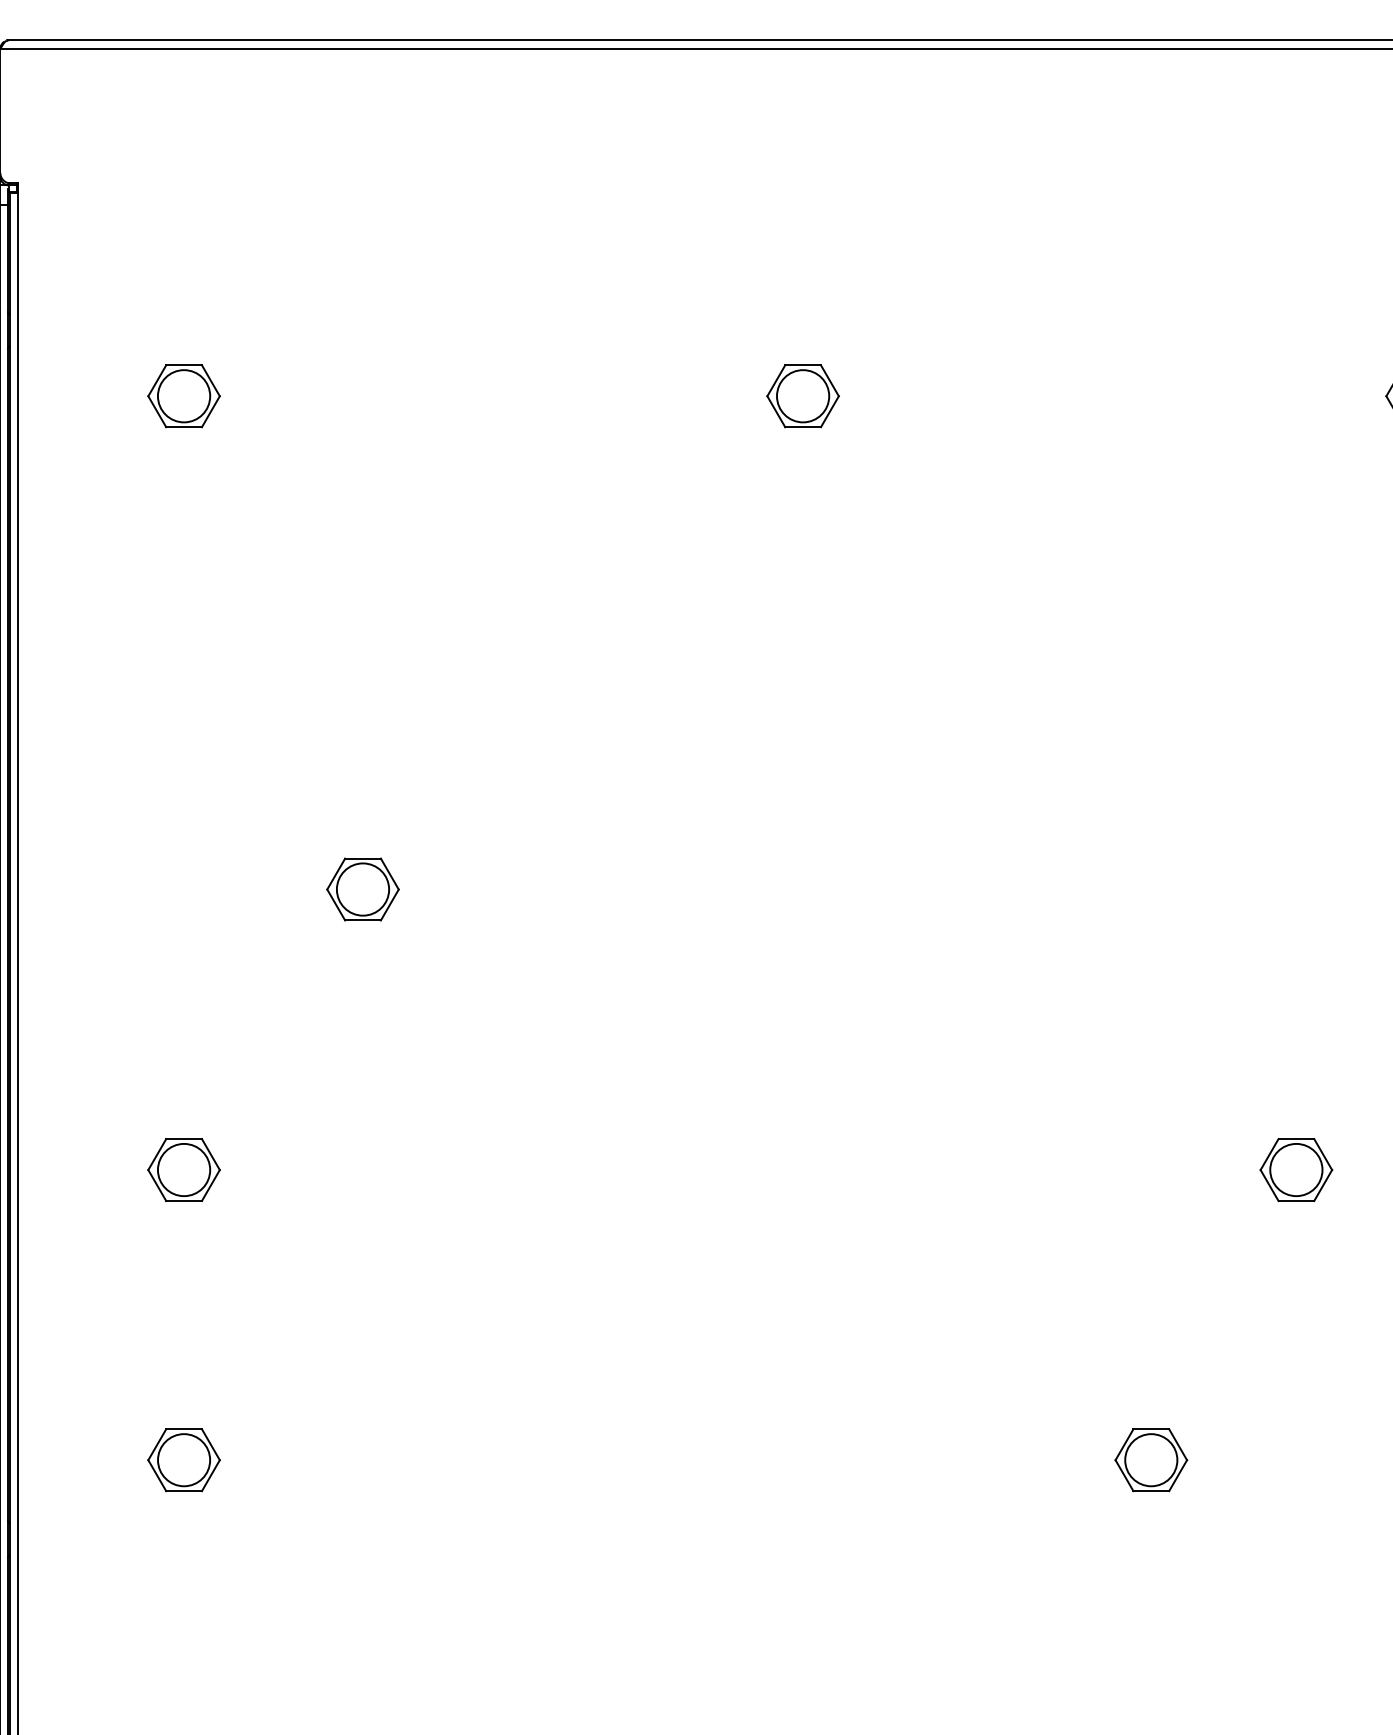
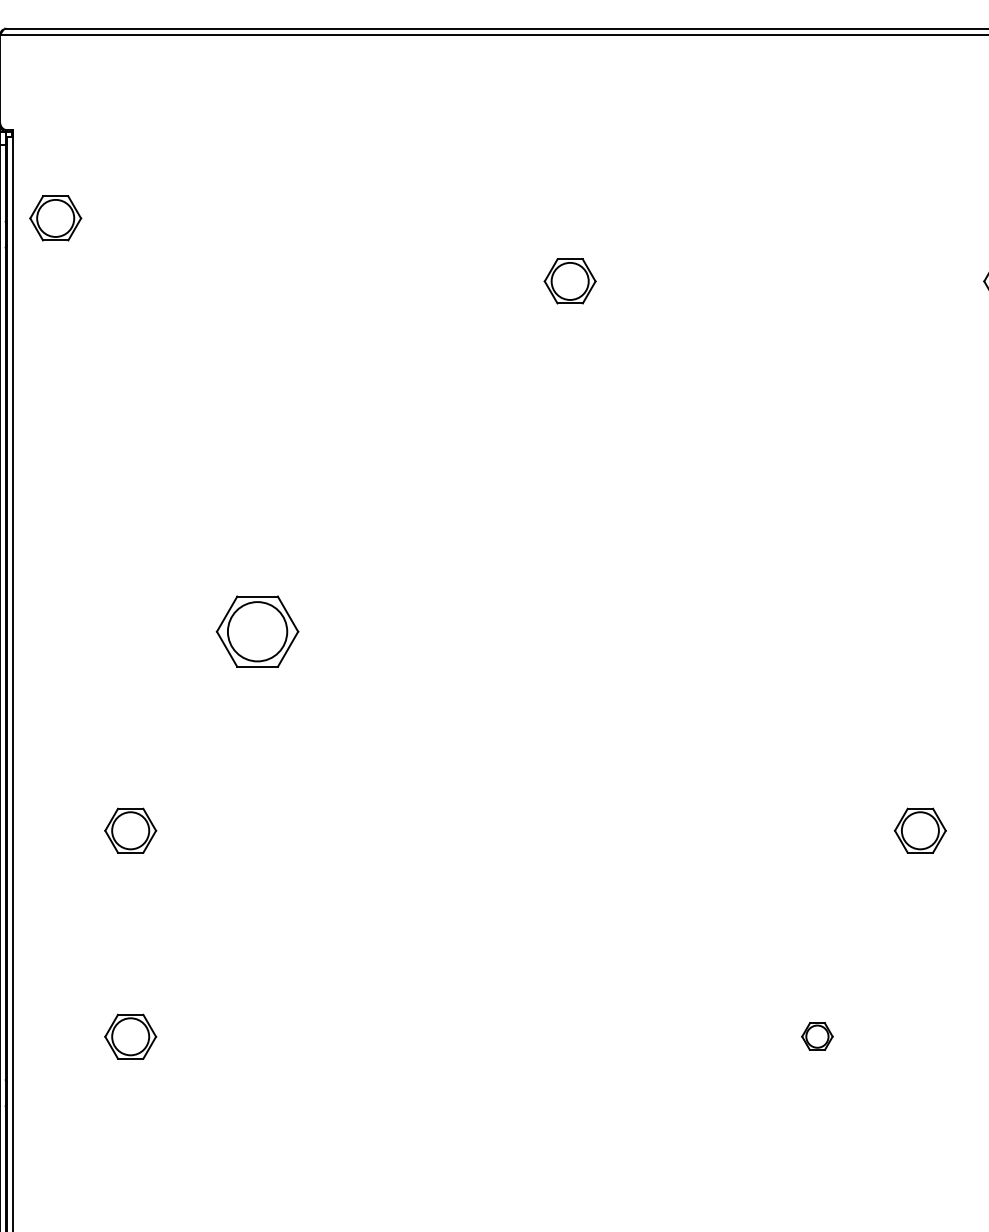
part: (183, 396) -> (55, 218), moved
part: (362, 889) -> (257, 631), size x1.6
part: (1151, 1459) -> (817, 1036), size x0.6

